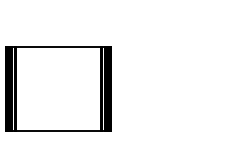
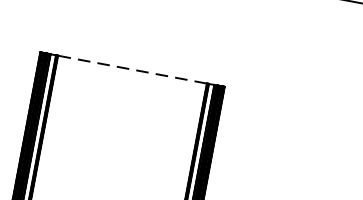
line: (57, 47) -> (130, 69), solid -> dashed

